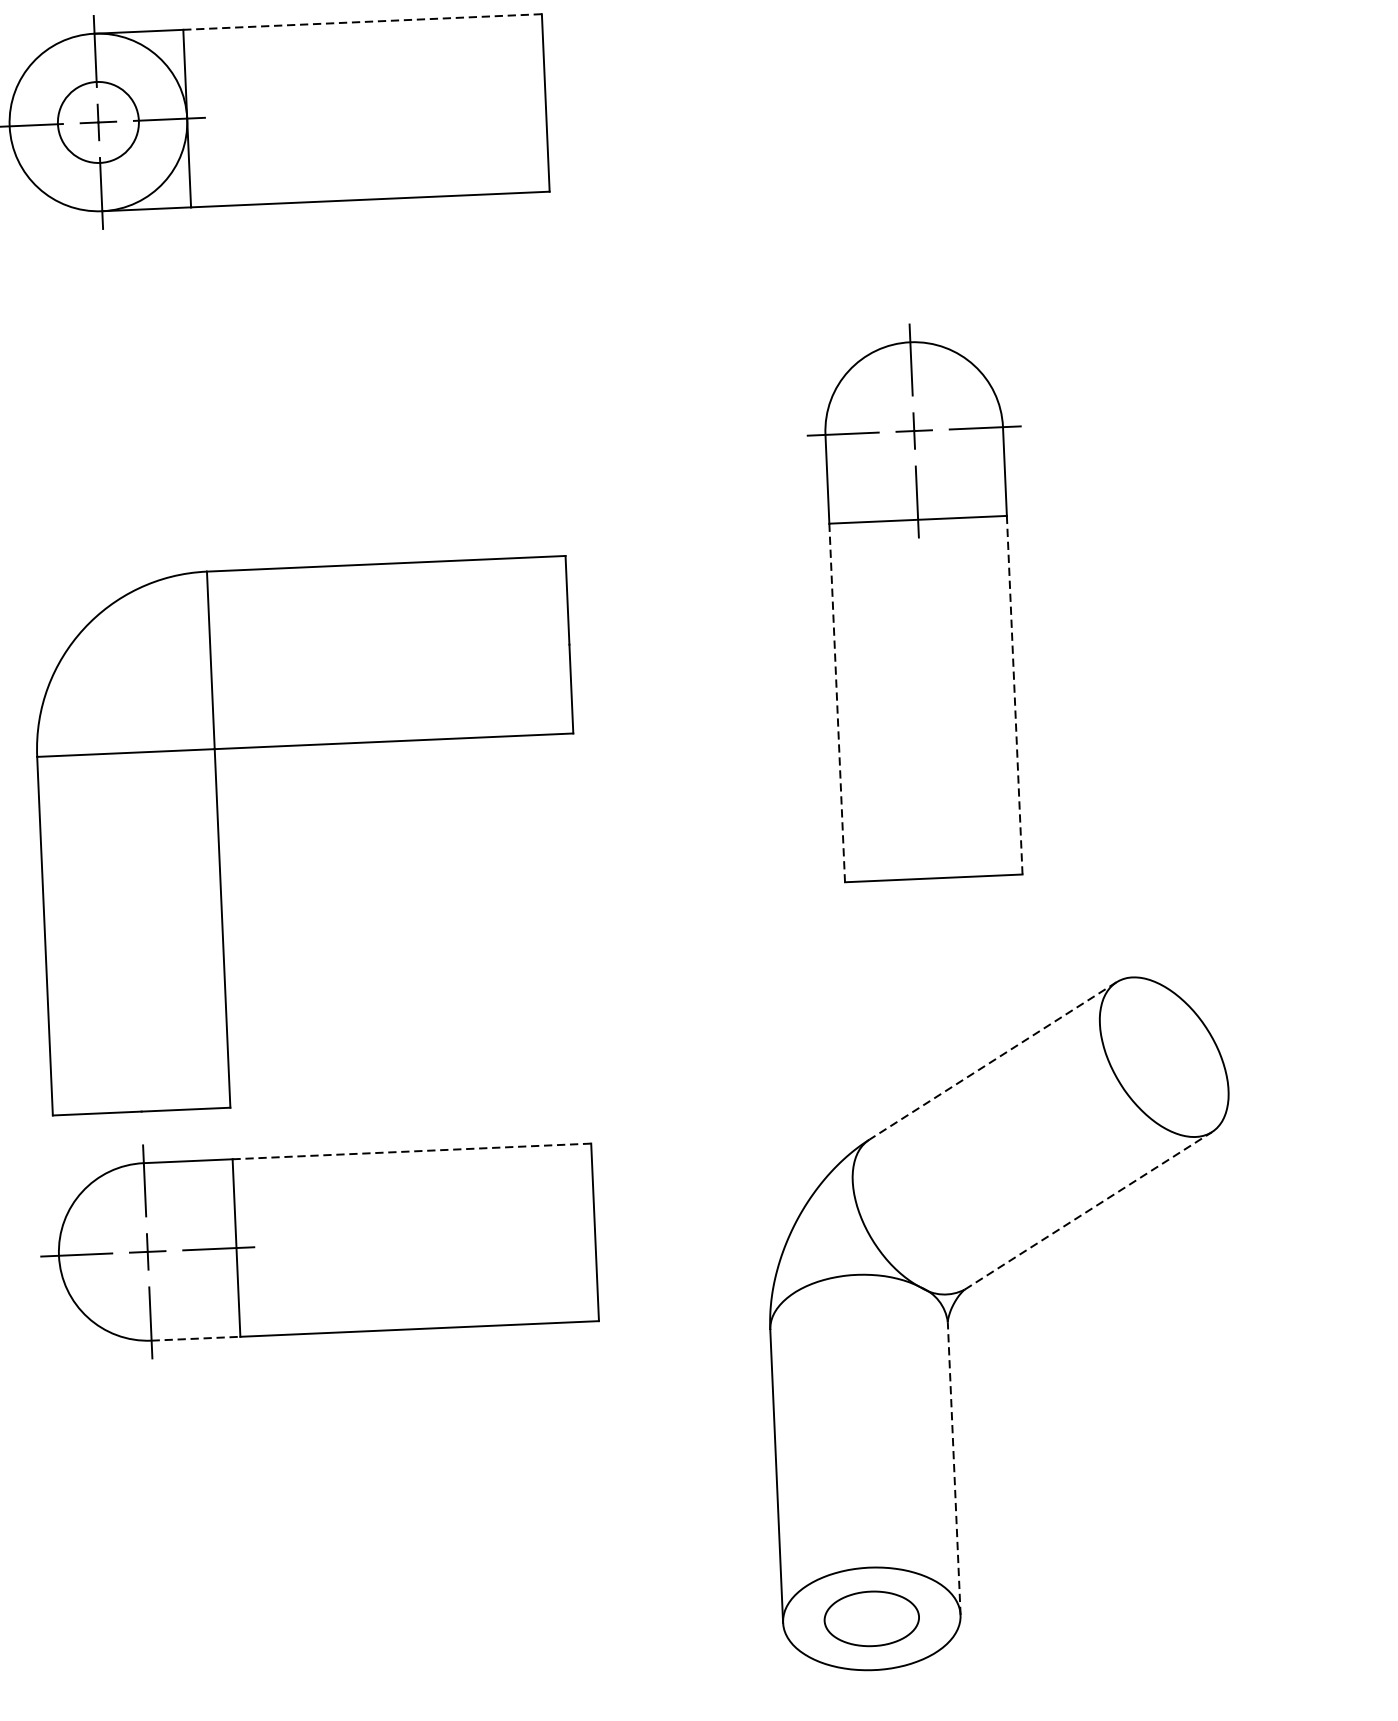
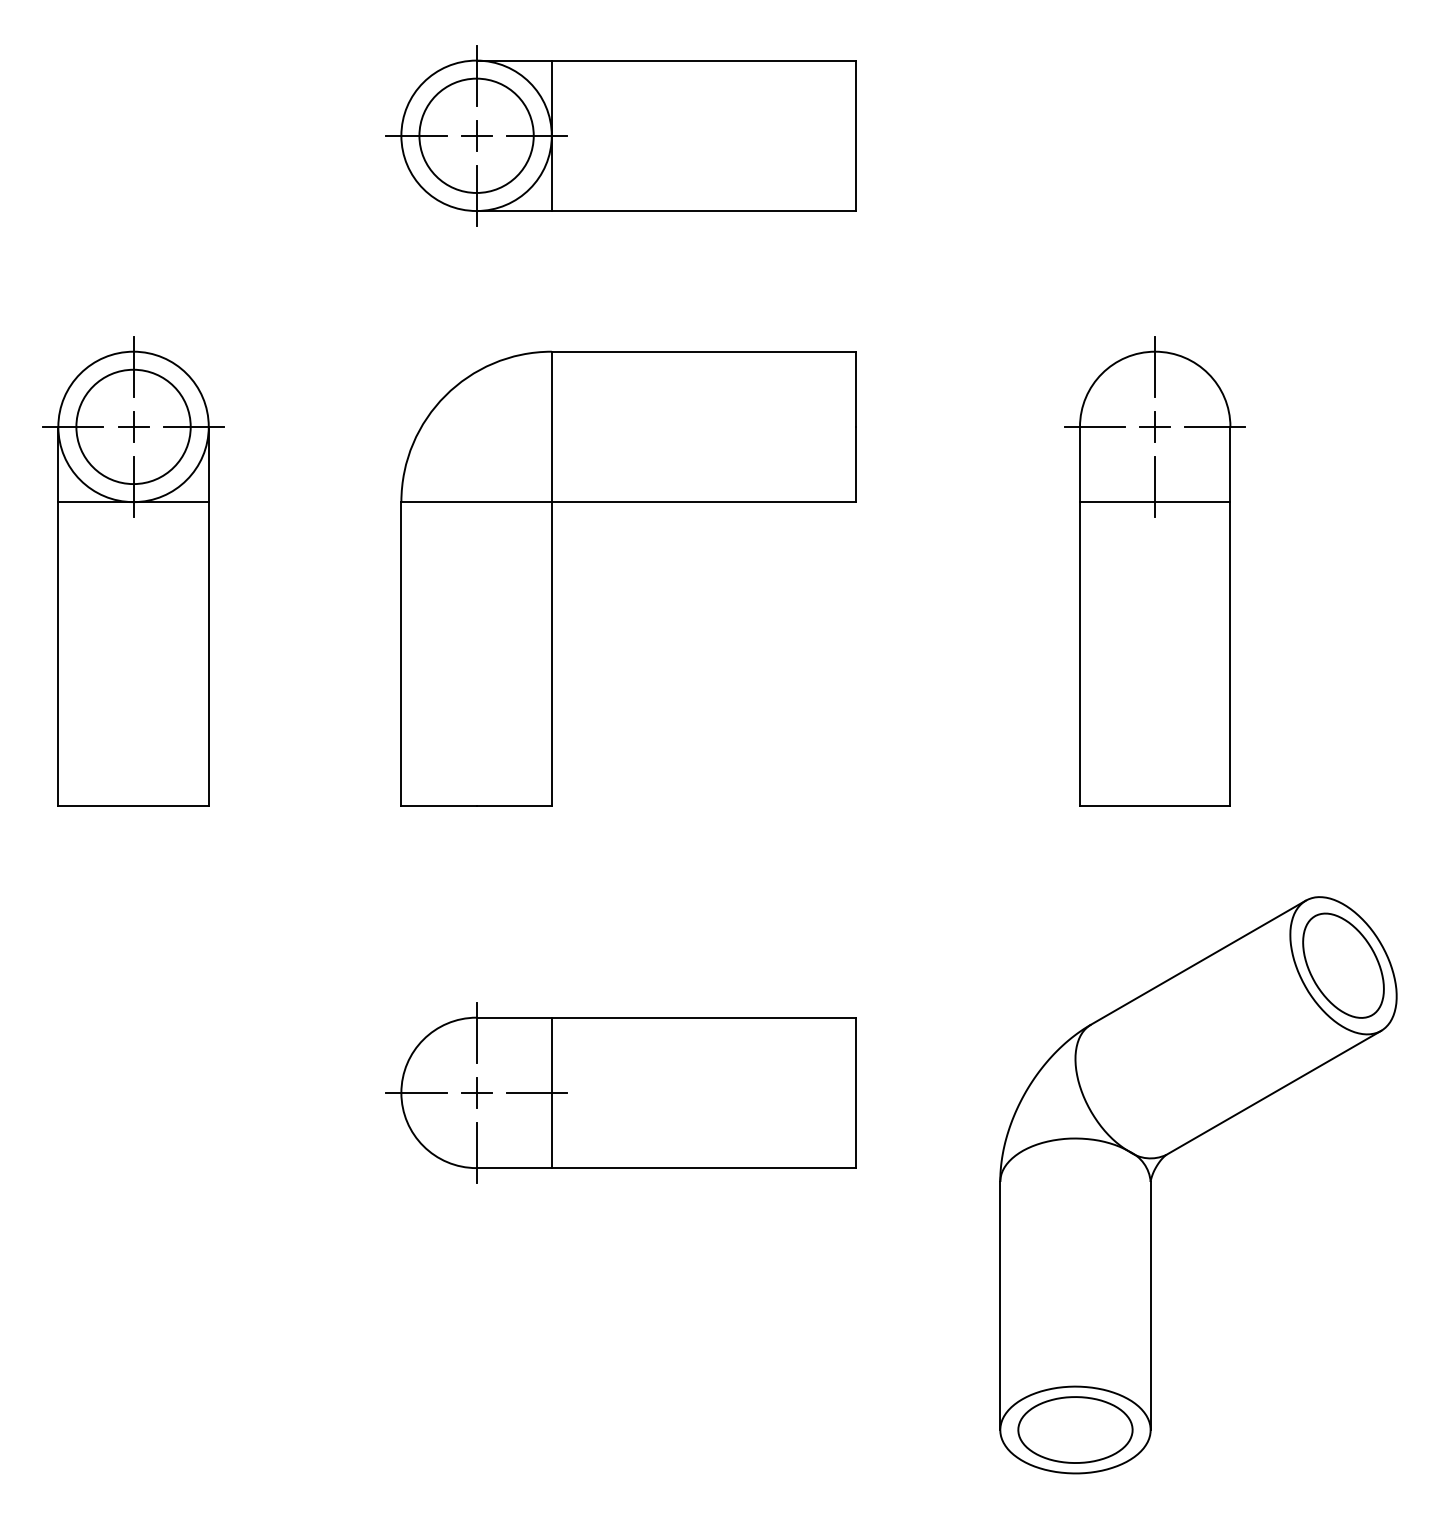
line: (362, 21) -> (703, 60), dashed -> solid
circle: (98, 122) -> (476, 135), size x1.67
line: (1014, 695) -> (1230, 654), dashed -> solid
line: (837, 703) -> (1080, 654), dashed -> solid
part: (305, 745) -> (628, 502), moved
part: (1164, 1056) -> (1343, 965), added
line: (992, 1060) -> (1198, 962), dashed -> solid
line: (411, 1151) -> (703, 1017), dashed -> solid
line: (1089, 1210) -> (1274, 1092), dashed -> solid
line: (196, 1339) -> (514, 1168), dashed -> solid
line: (953, 1468) -> (1150, 1305), dashed -> solid
part: (871, 1618) -> (1075, 1429), size x1.43

